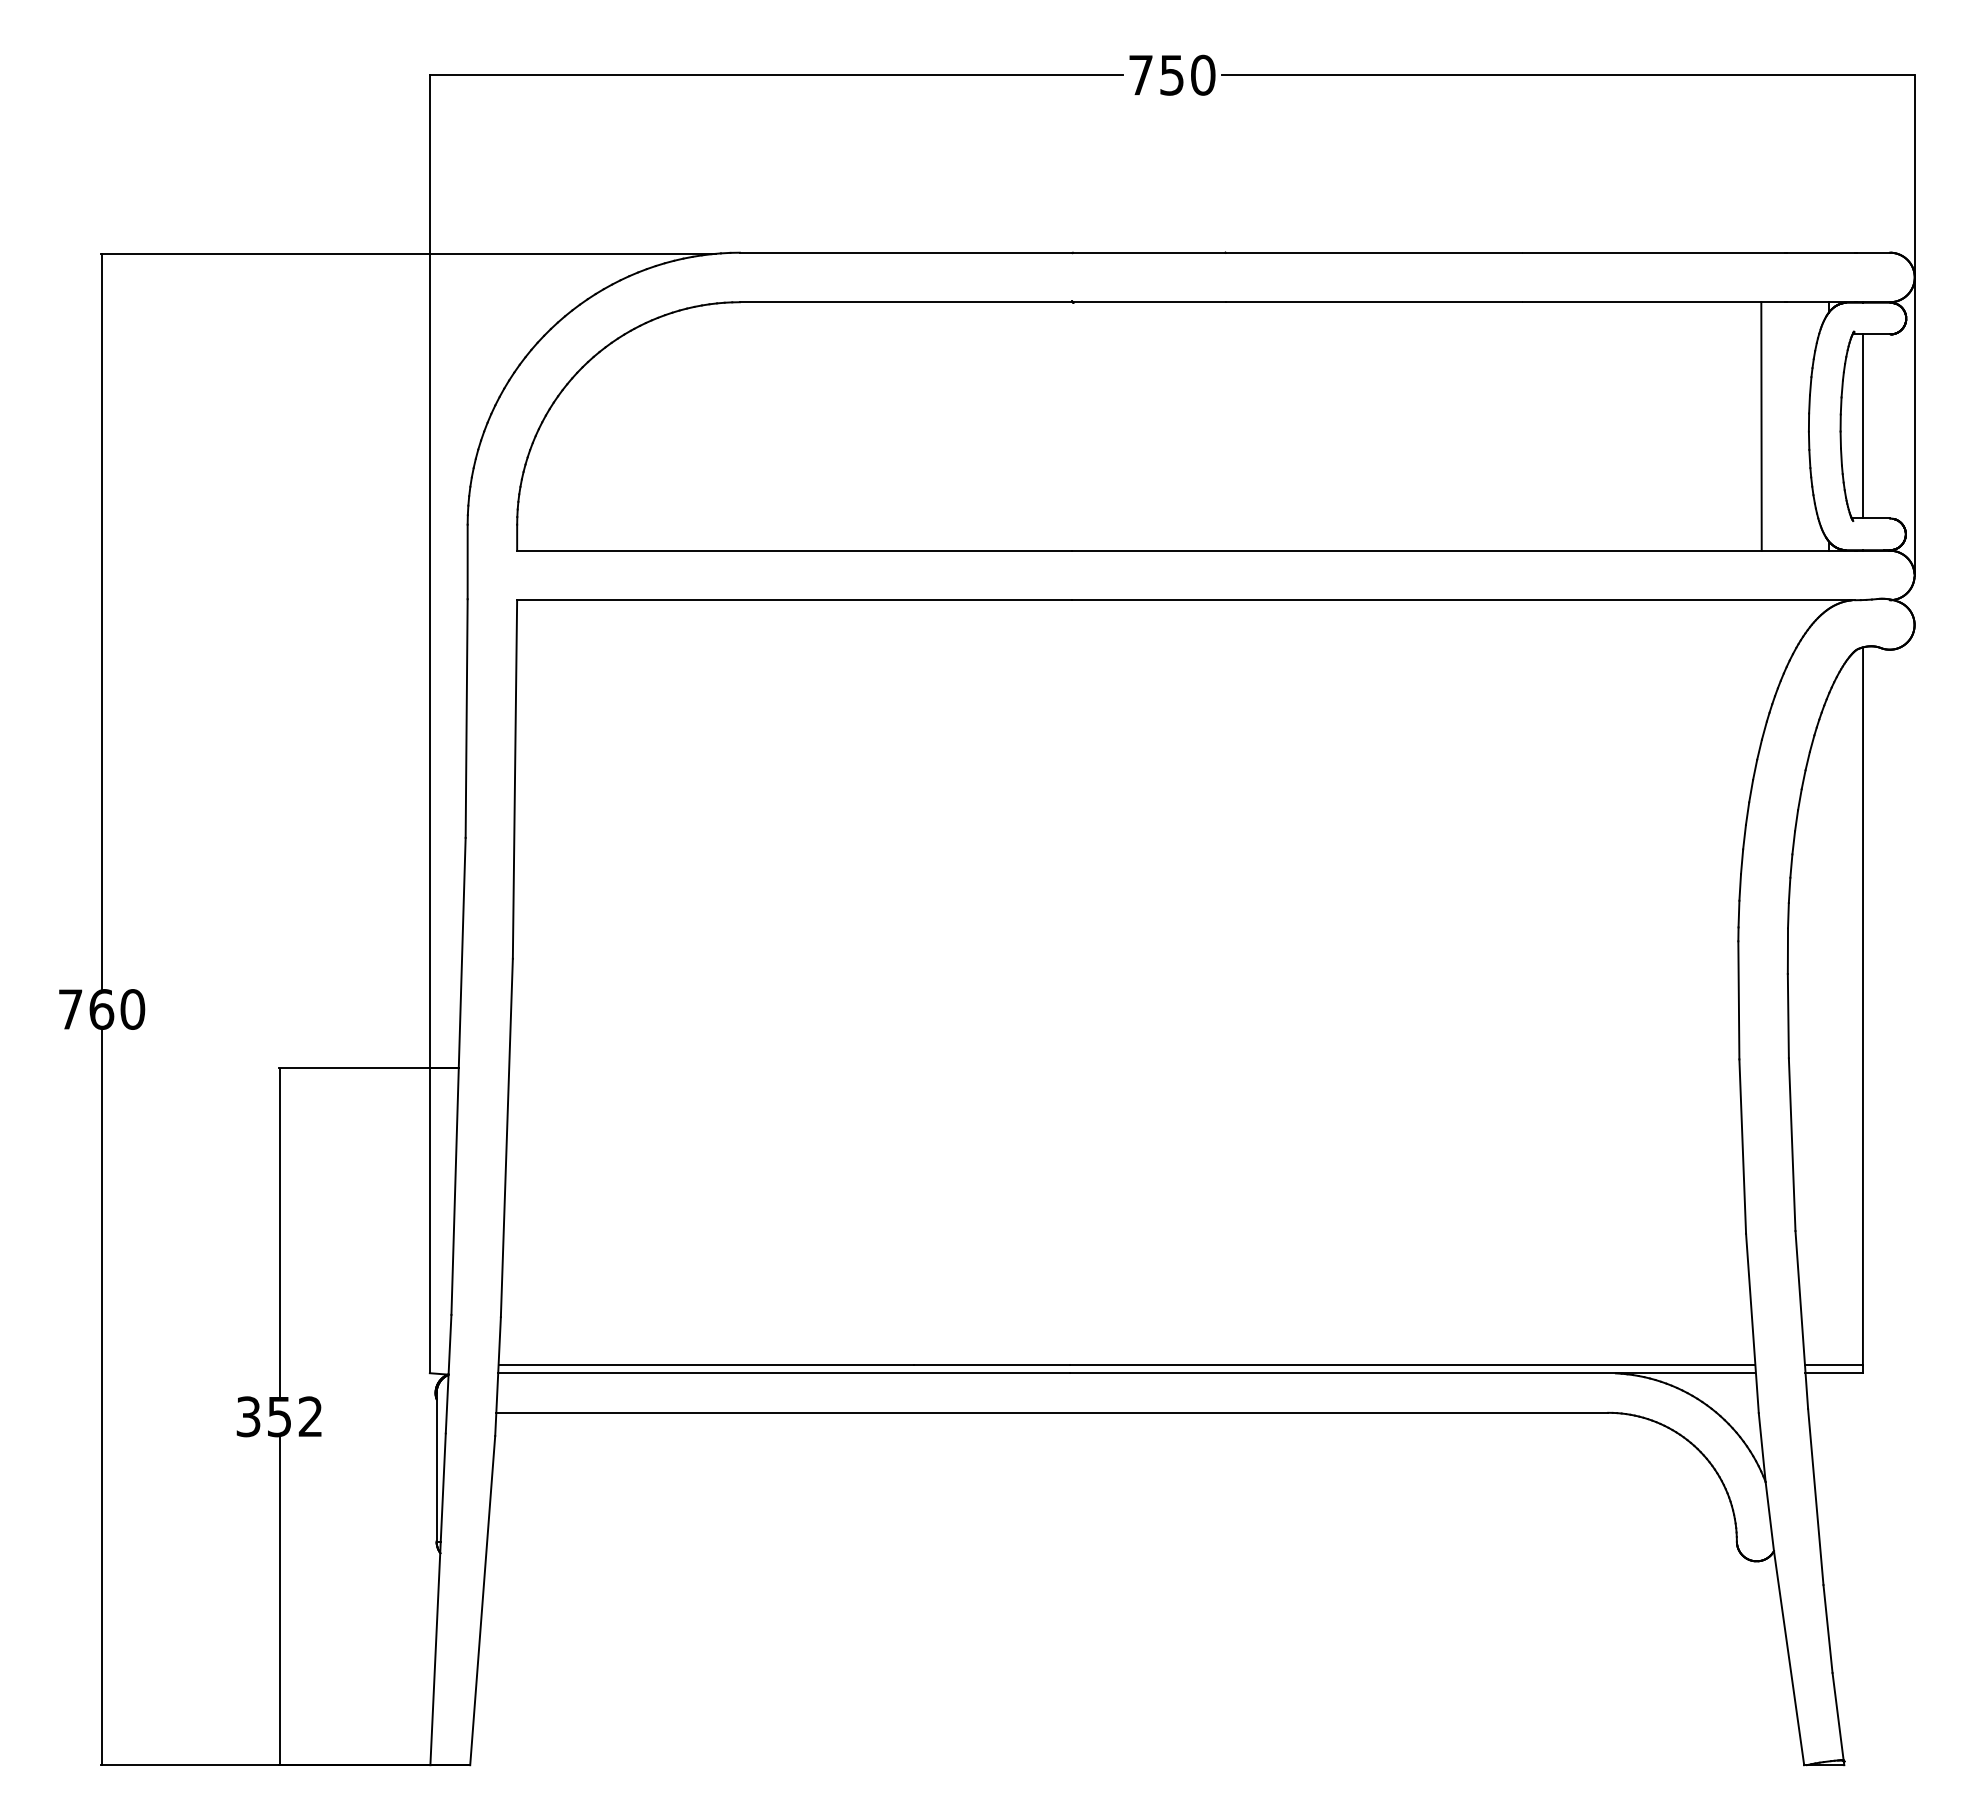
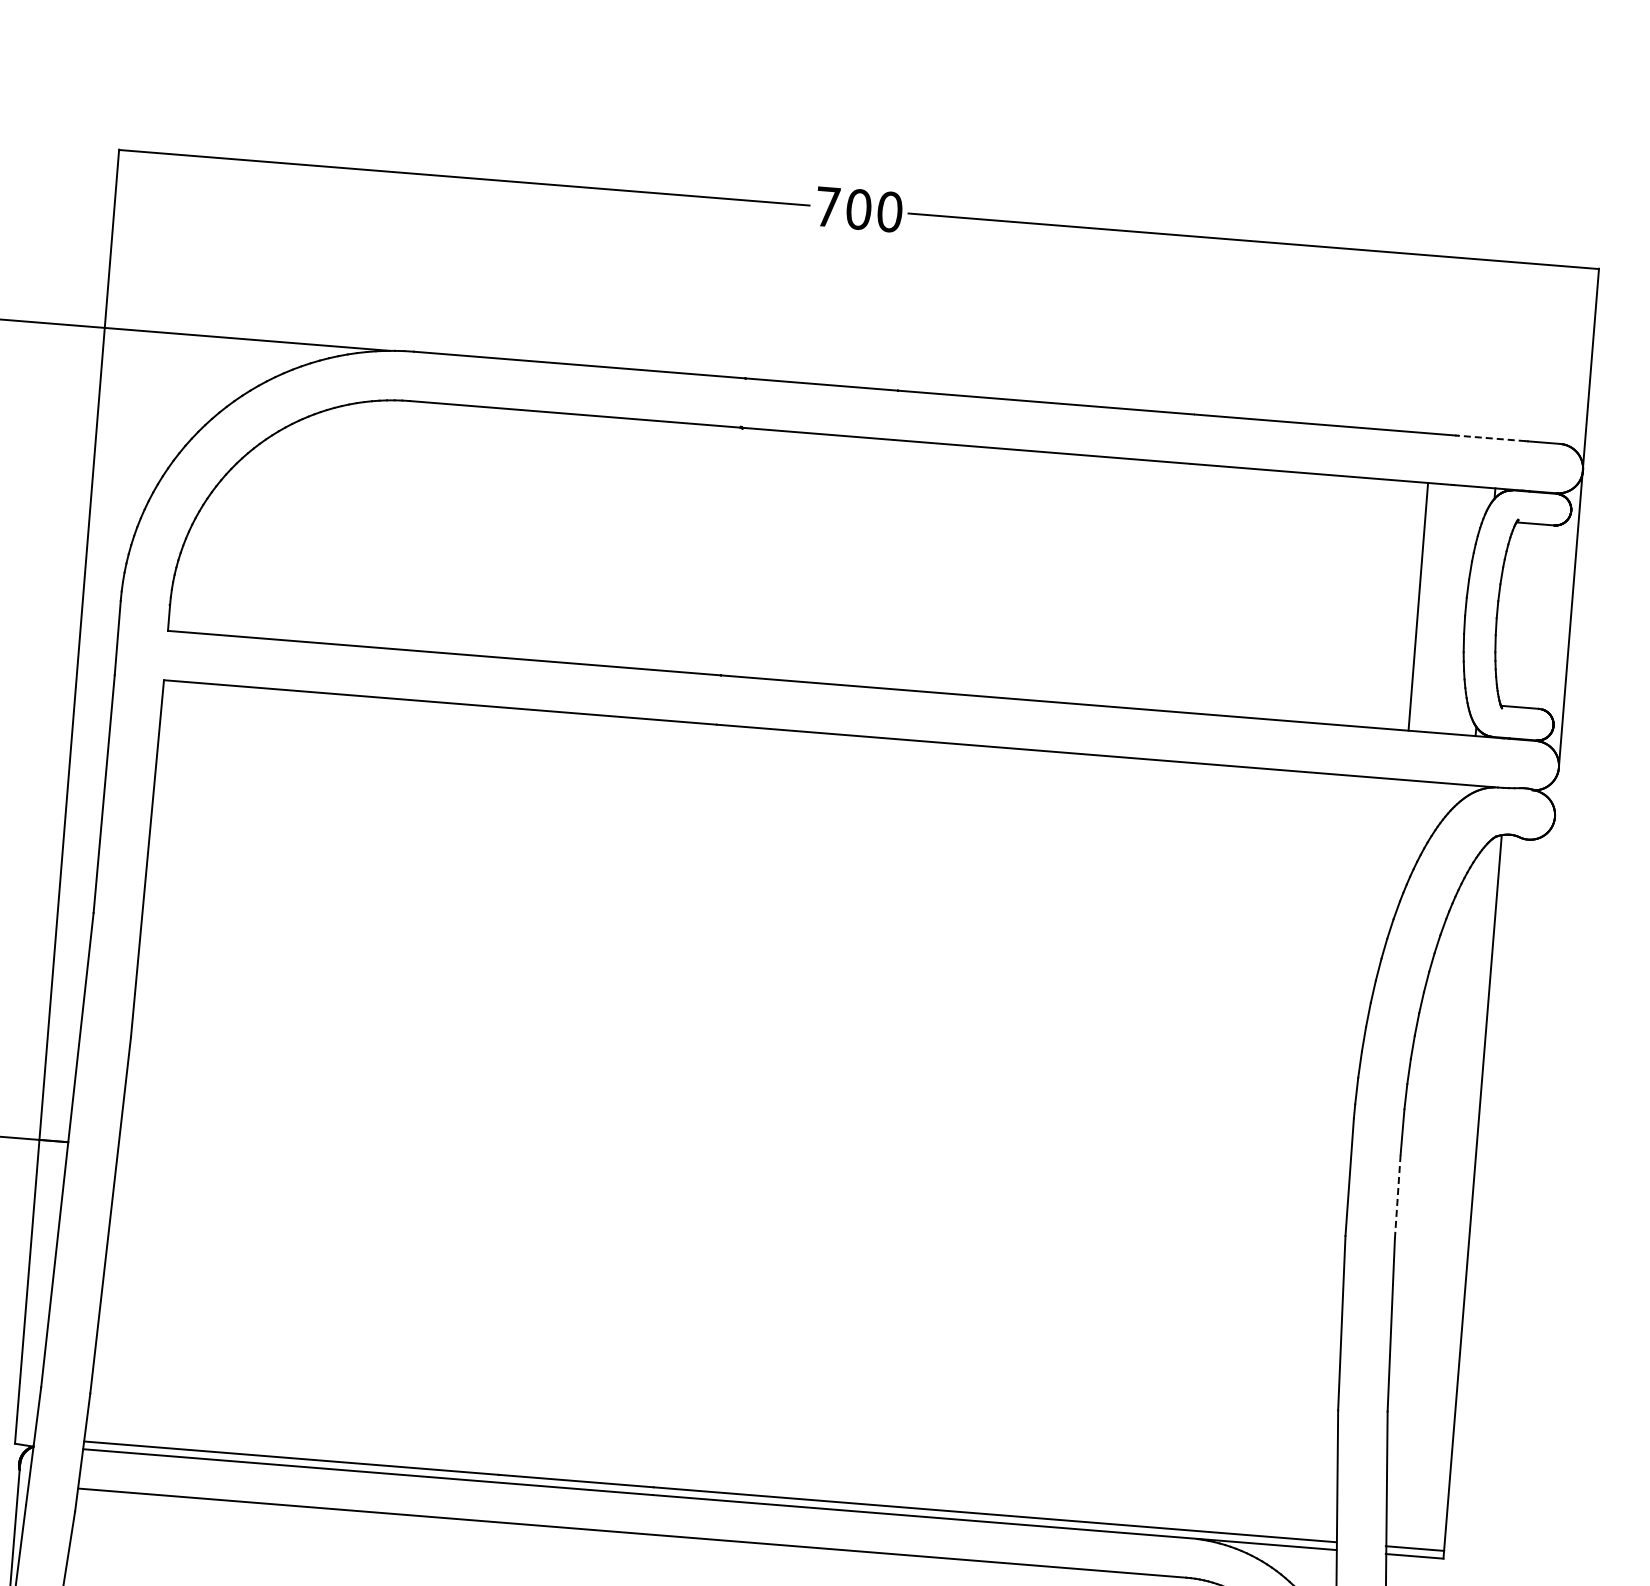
text: (1172, 74) -> (859, 208), 750 -> 700
line: (1820, 252) -> (1491, 438), solid -> dashed
line: (1863, 426) -> (1519, 615), removed
line: (1788, 1015) -> (1397, 1196), solid -> dashed

